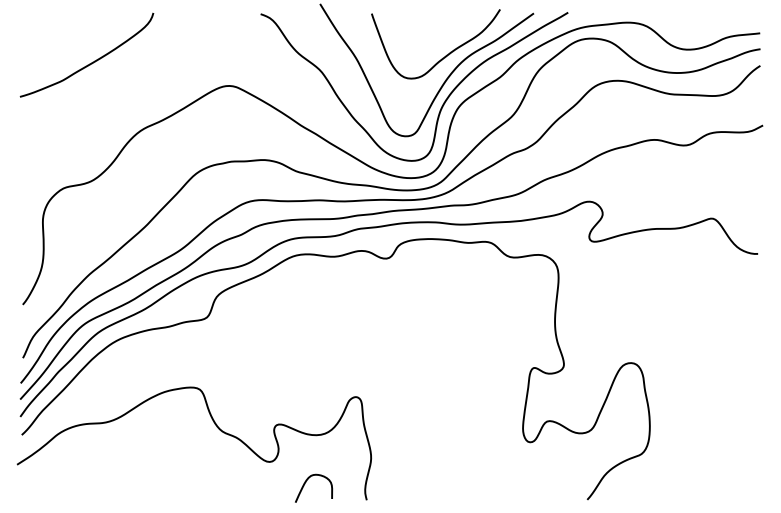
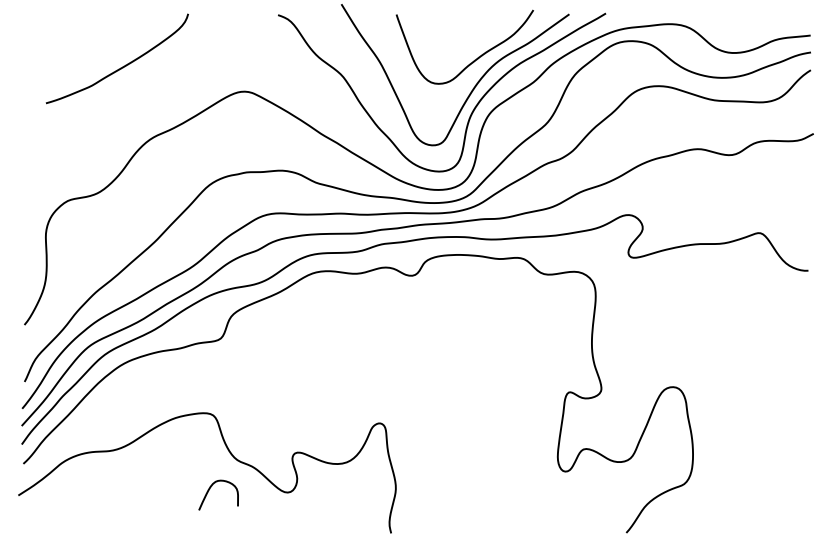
curve: (91, 62) -> (122, 66), moved
curve: (306, 482) -> (210, 488), moved

